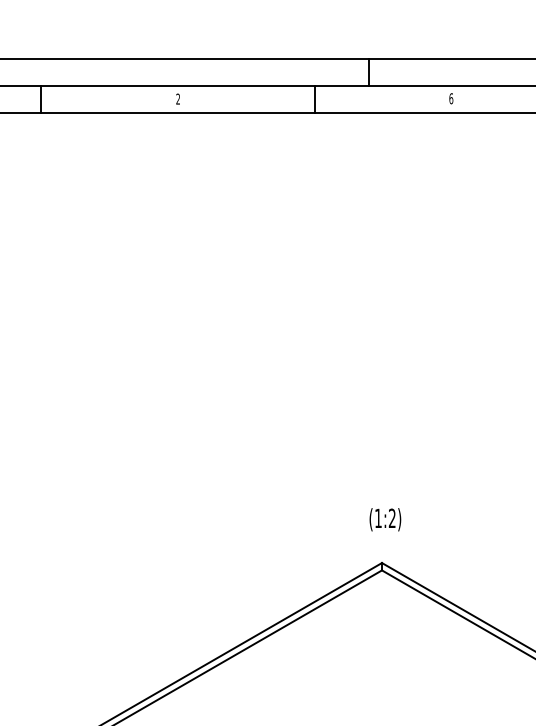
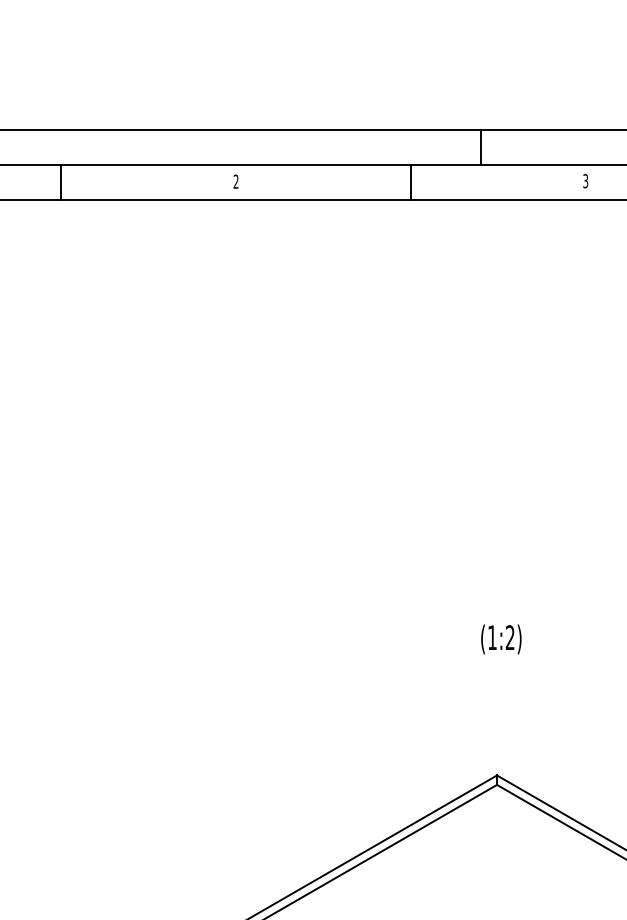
text: (451, 98) -> (585, 180), 6 -> 3
text: (385, 519) -> (501, 639), moved

